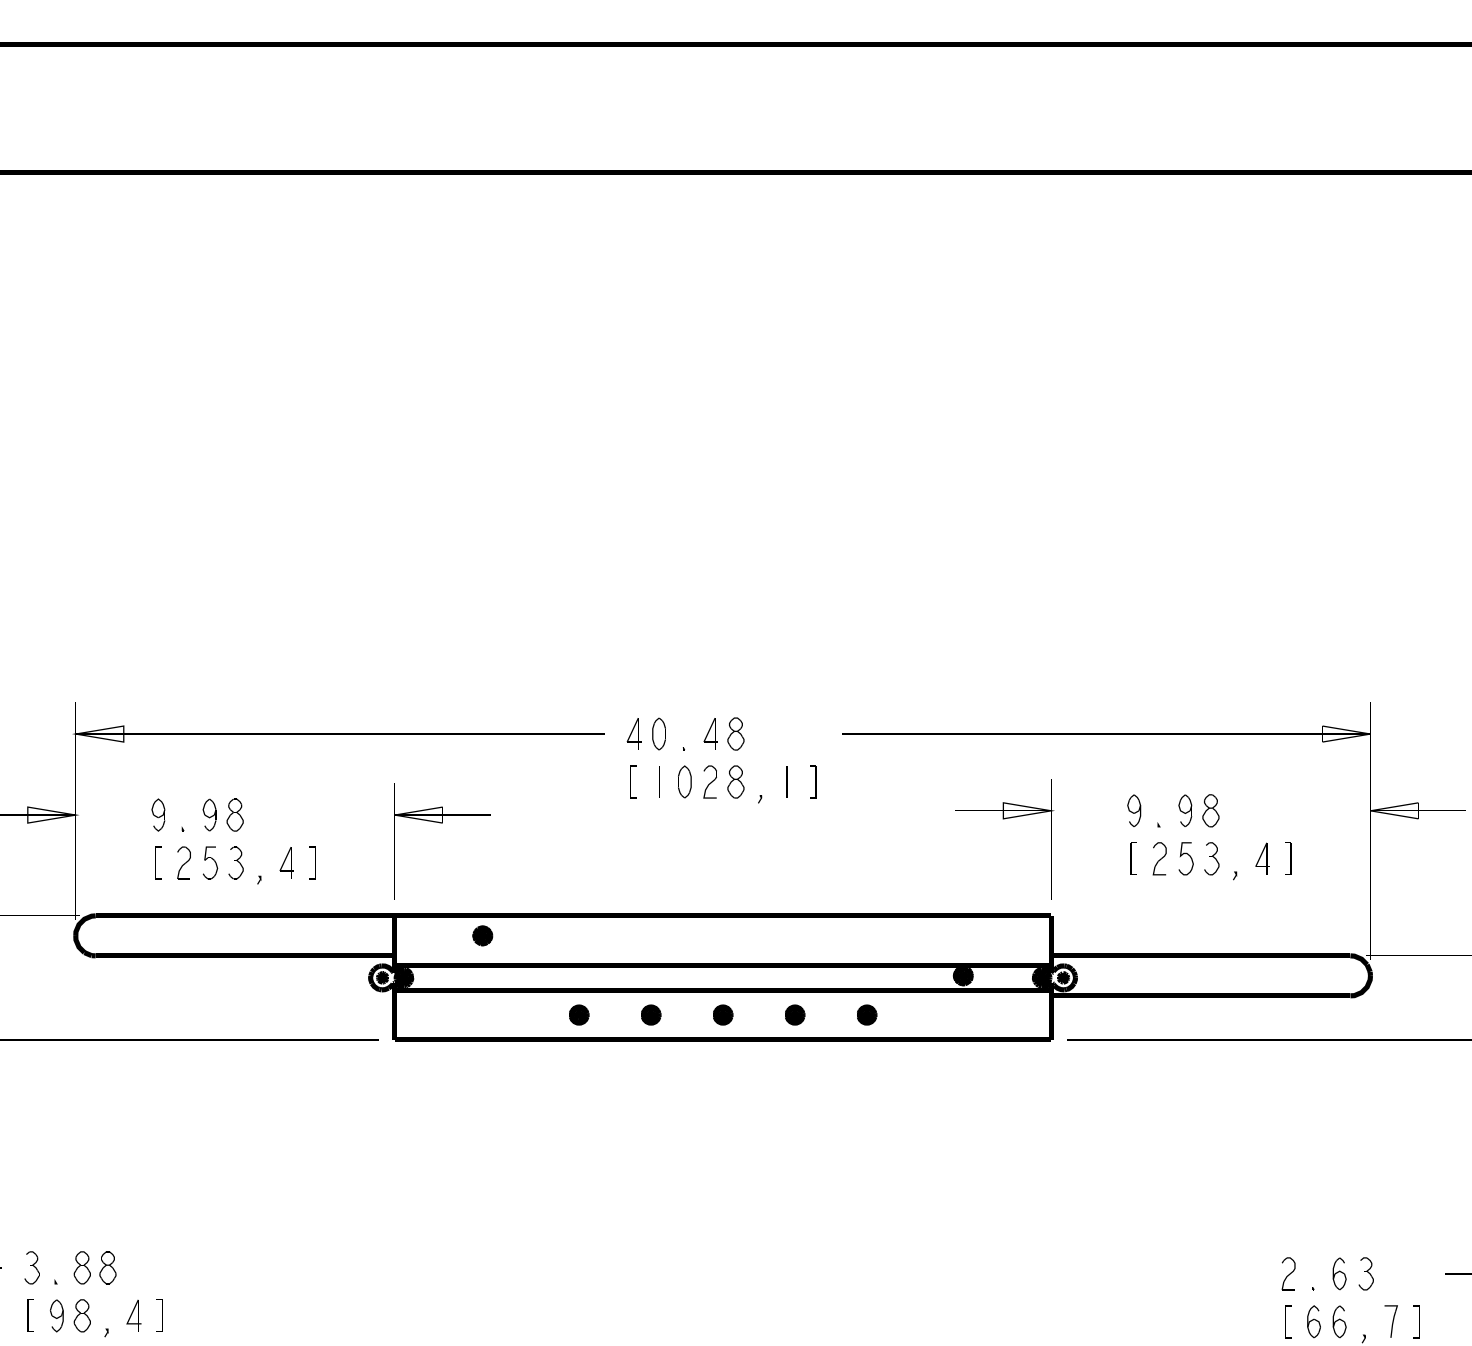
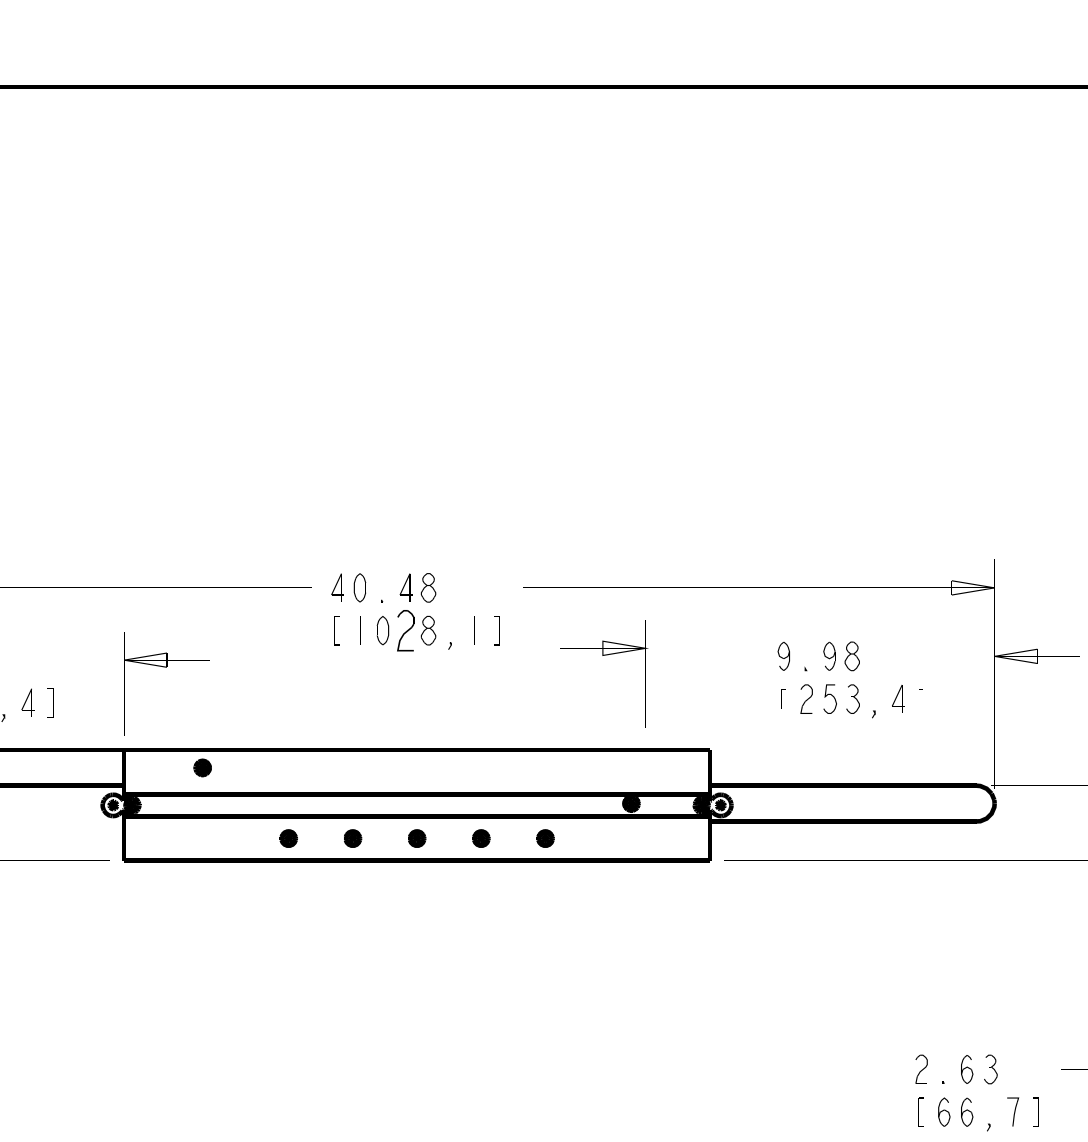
part: (709, 781) -> (404, 630), size x1.4
part: (1004, 819) -> (603, 656), moved
part: (1133, 858) -> (783, 698), size x0.7
part: (1288, 858) -> (921, 698), size x0.7

